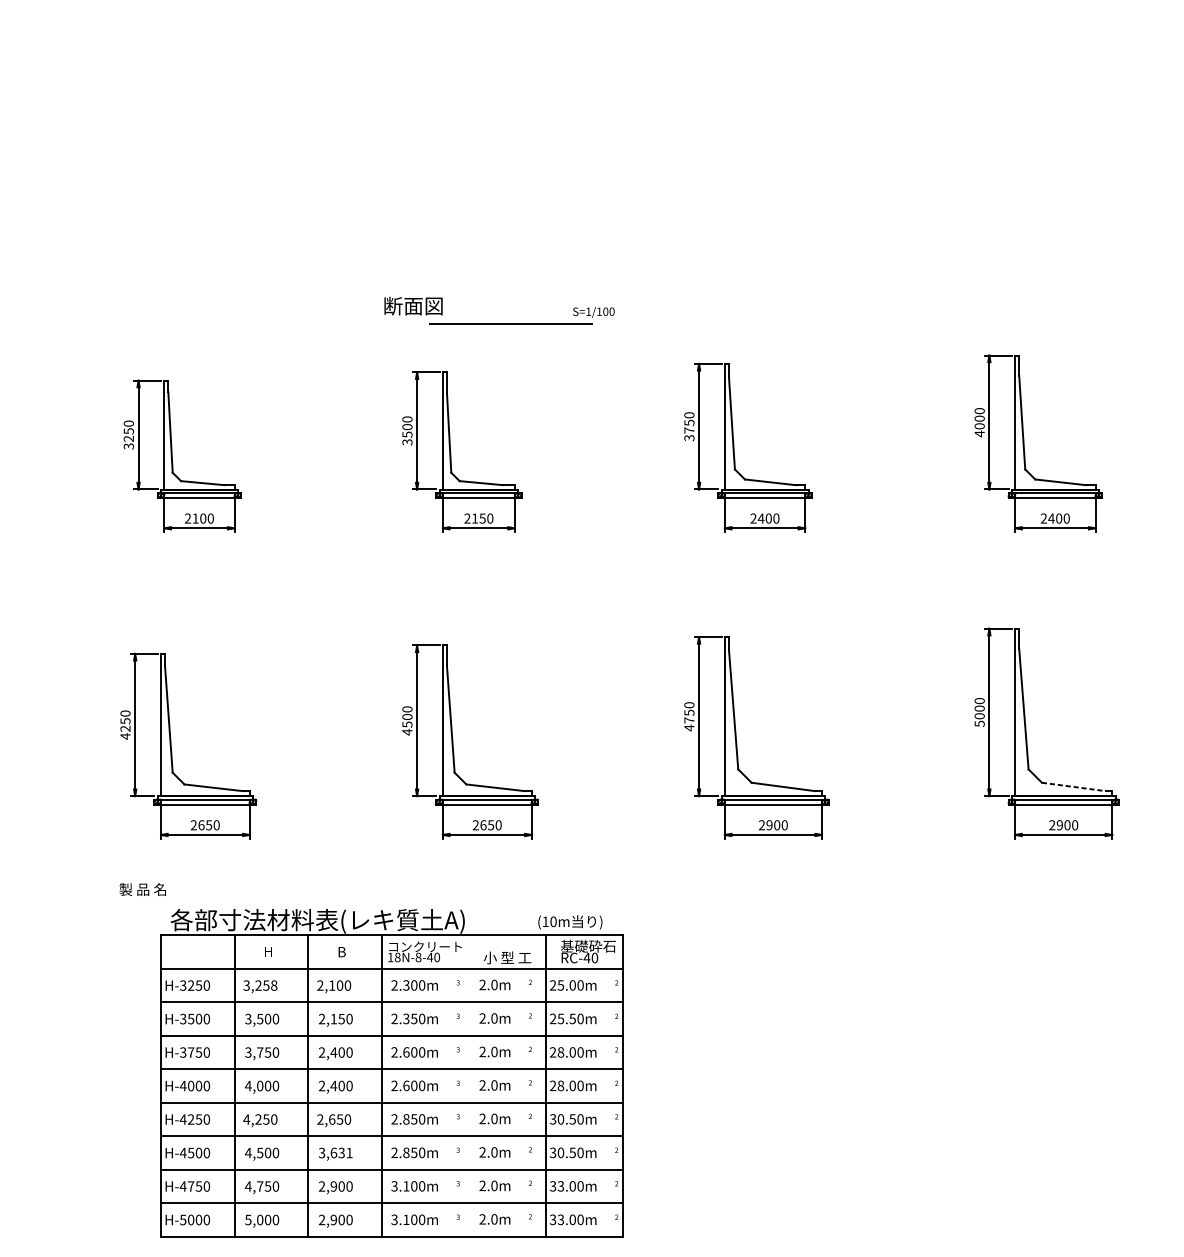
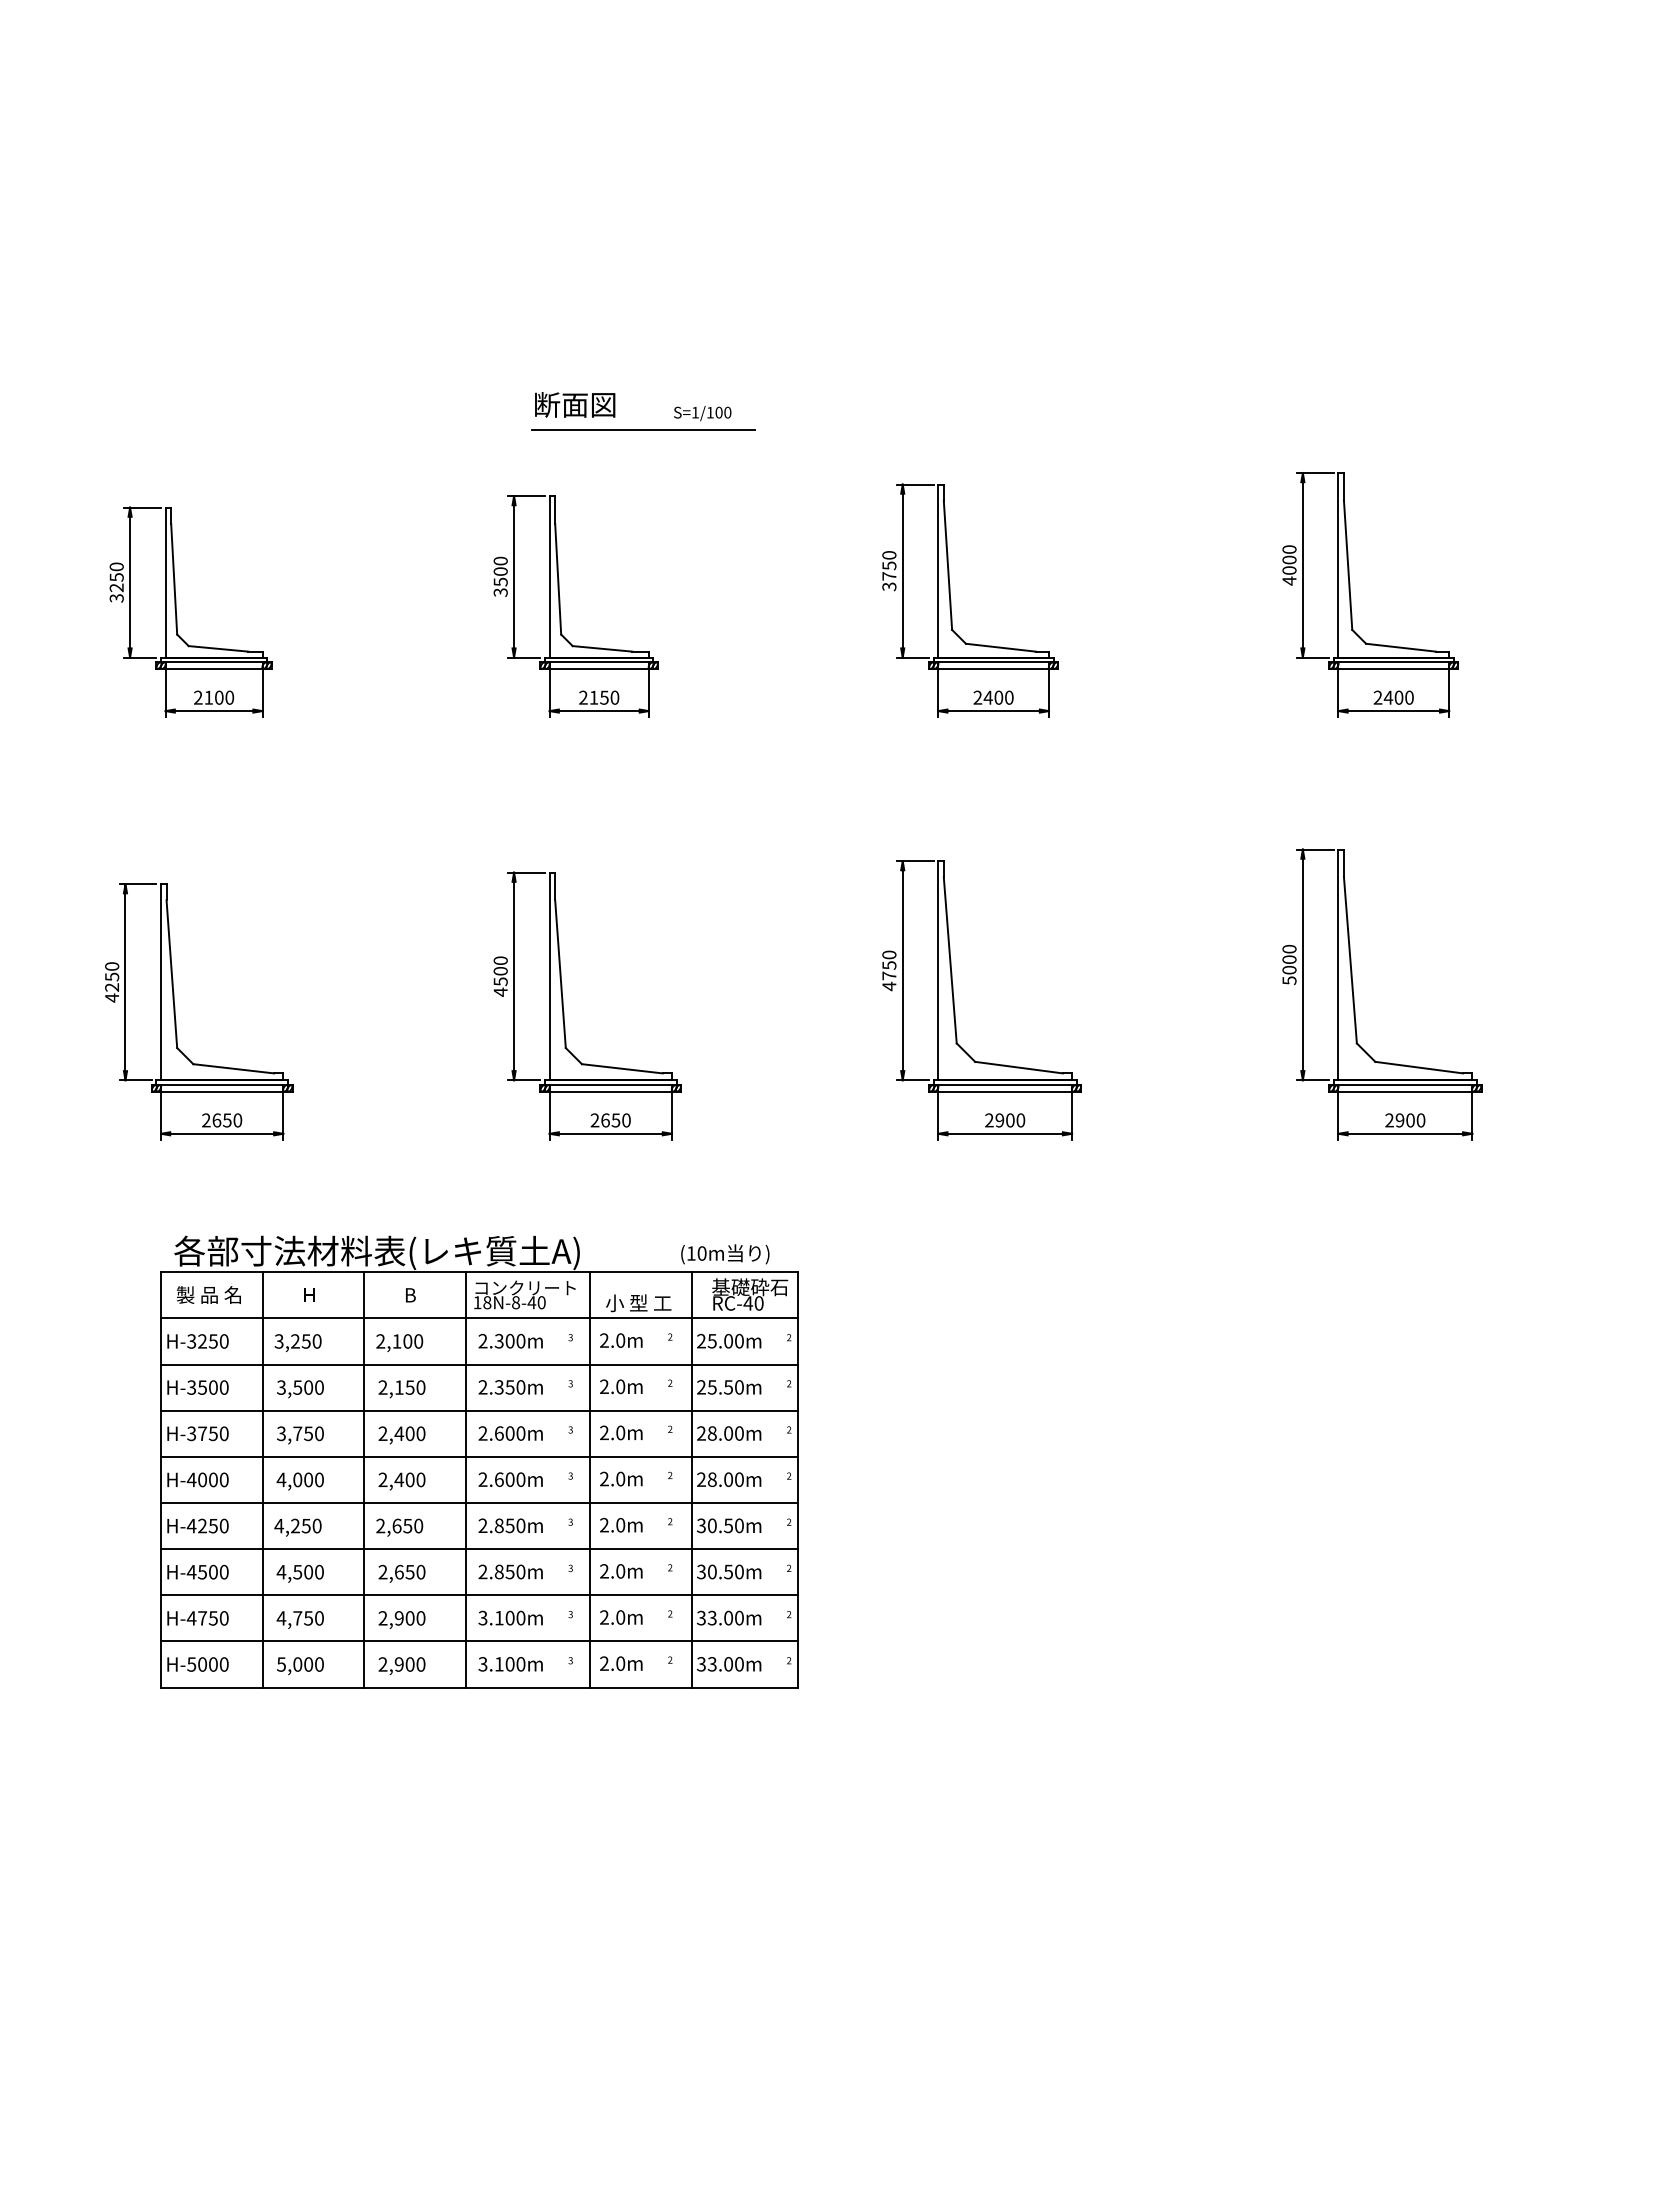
text: (413, 305) -> (575, 404), moved
text: (593, 312) -> (702, 413), moved
line: (1074, 786) -> (1419, 1067), dashed -> solid
text: (142, 889) -> (208, 1294), moved
text: (273, 985) -> (316, 1341), 3,258 -> 3,250
line: (472, 1085) -> (590, 1479), added
text: (335, 1152) -> (401, 1571), 3,631 -> 2,650

